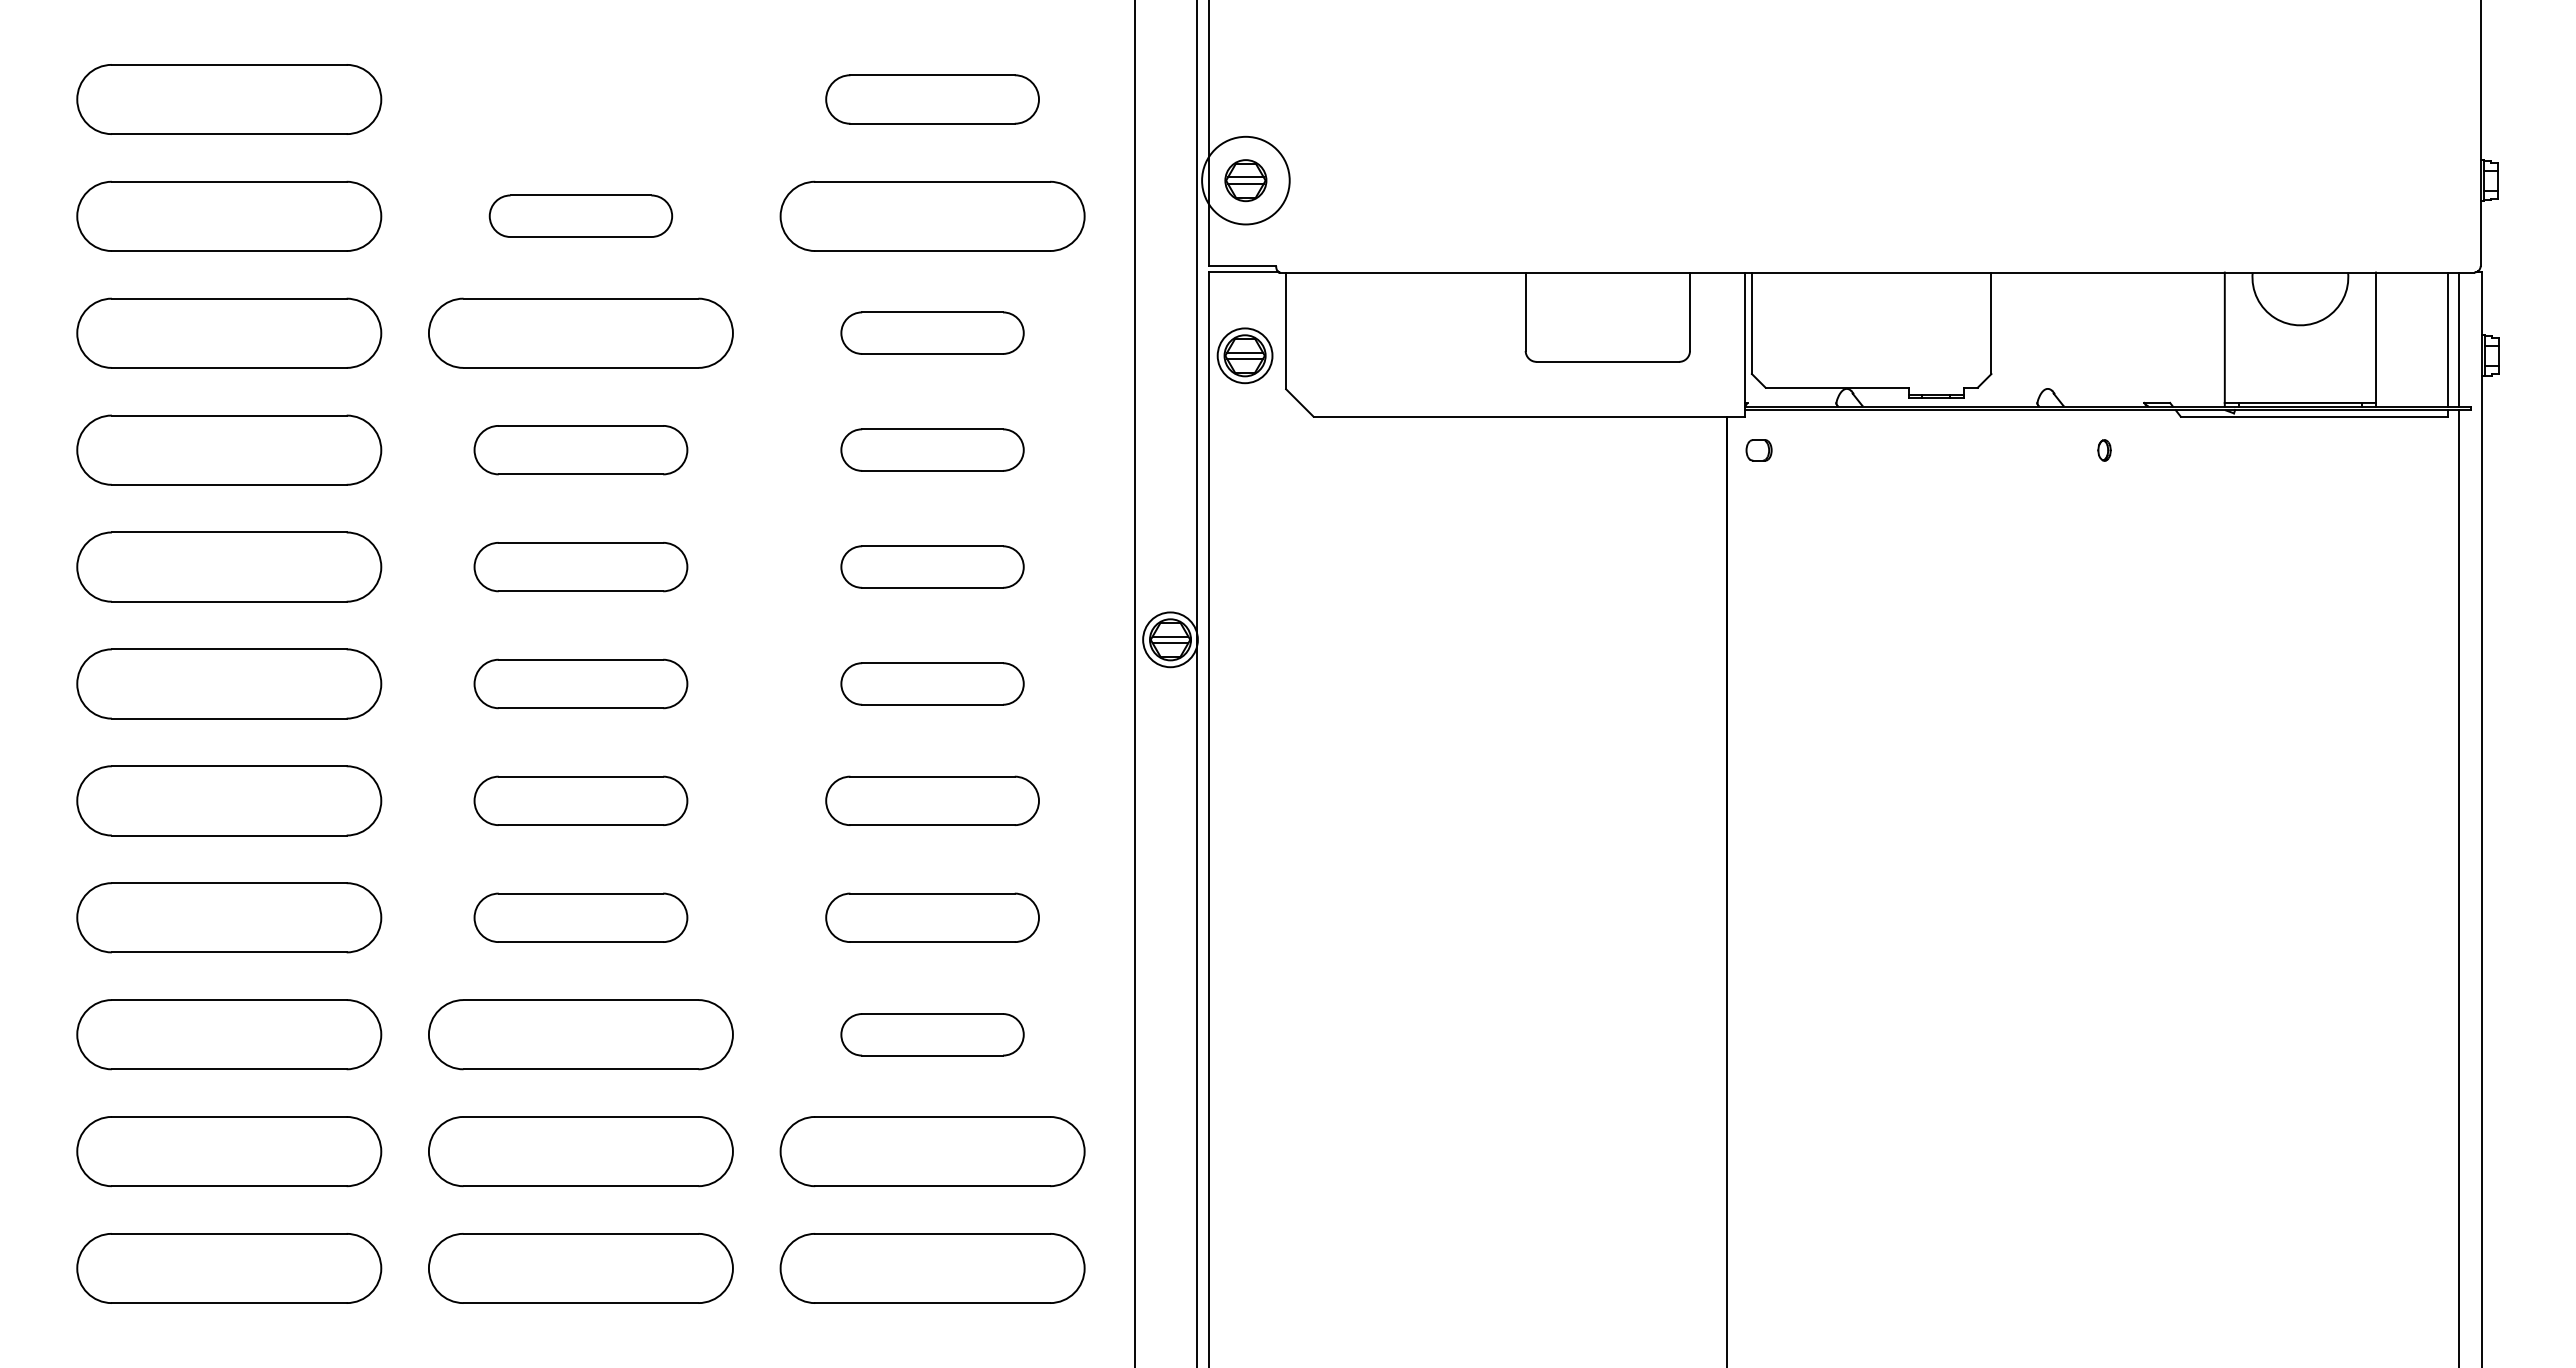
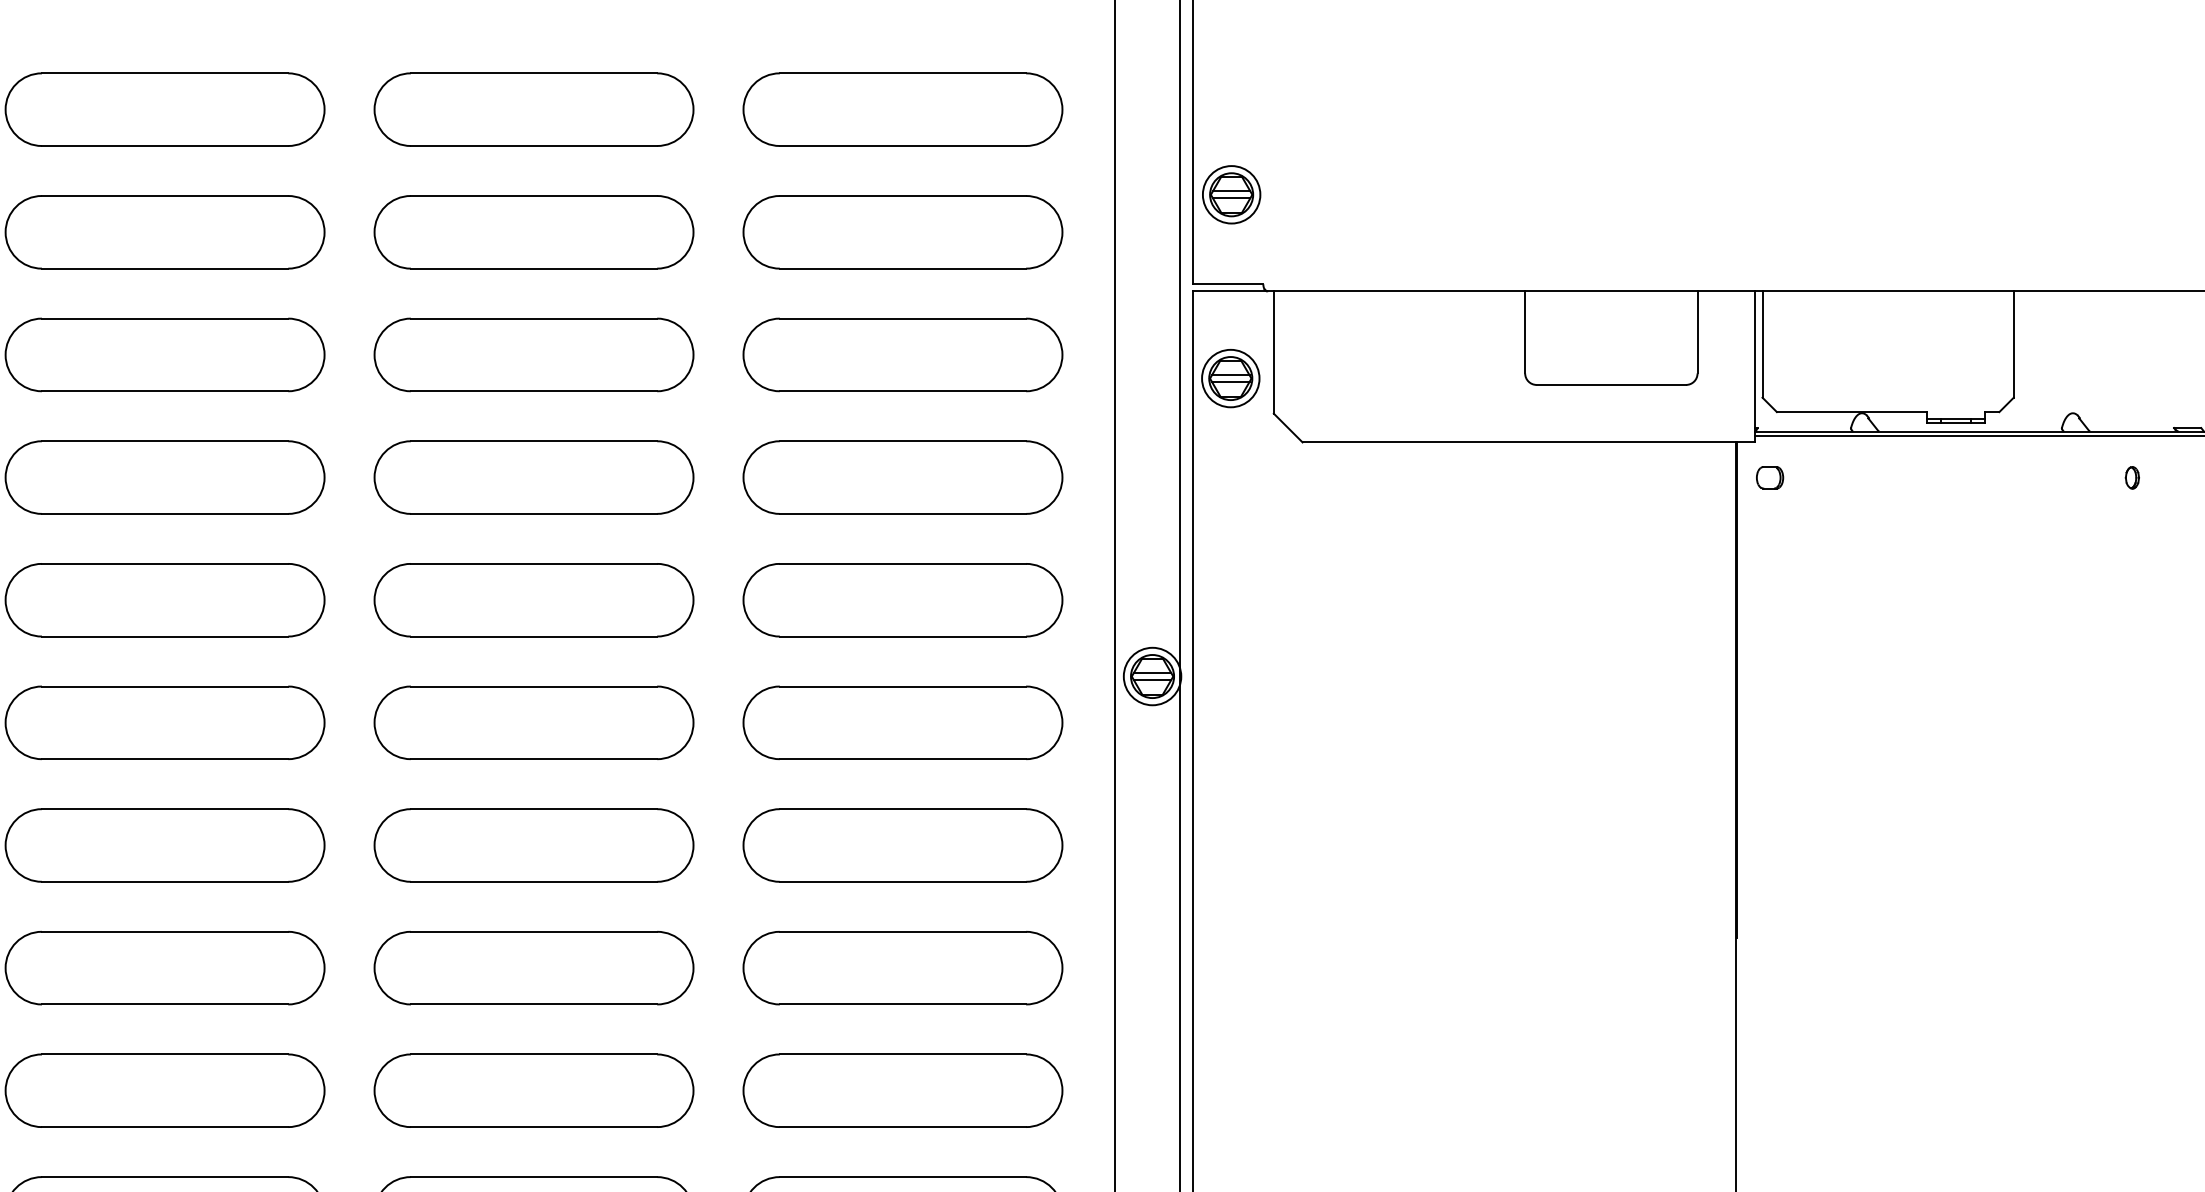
part: (580, 99) -> (533, 109), added
part: (932, 99) -> (902, 109), size x1.43
circle: (1245, 180) -> (1231, 194), size x0.62
part: (580, 215) -> (533, 231), size x1.67
part: (932, 332) -> (902, 354), size x1.67
part: (580, 449) -> (533, 476), size x1.43
part: (932, 449) -> (902, 476), size x1.67
part: (580, 566) -> (533, 599), size x1.43
part: (932, 566) -> (902, 599), size x1.67
part: (580, 683) -> (533, 722), size x1.43
part: (932, 683) -> (902, 722), size x1.67
part: (580, 800) -> (533, 845), size x1.43
part: (932, 800) -> (902, 845), size x1.43
part: (580, 917) -> (533, 967), size x1.43
part: (932, 917) -> (902, 967), size x1.43
part: (932, 1034) -> (902, 1090), size x1.67

